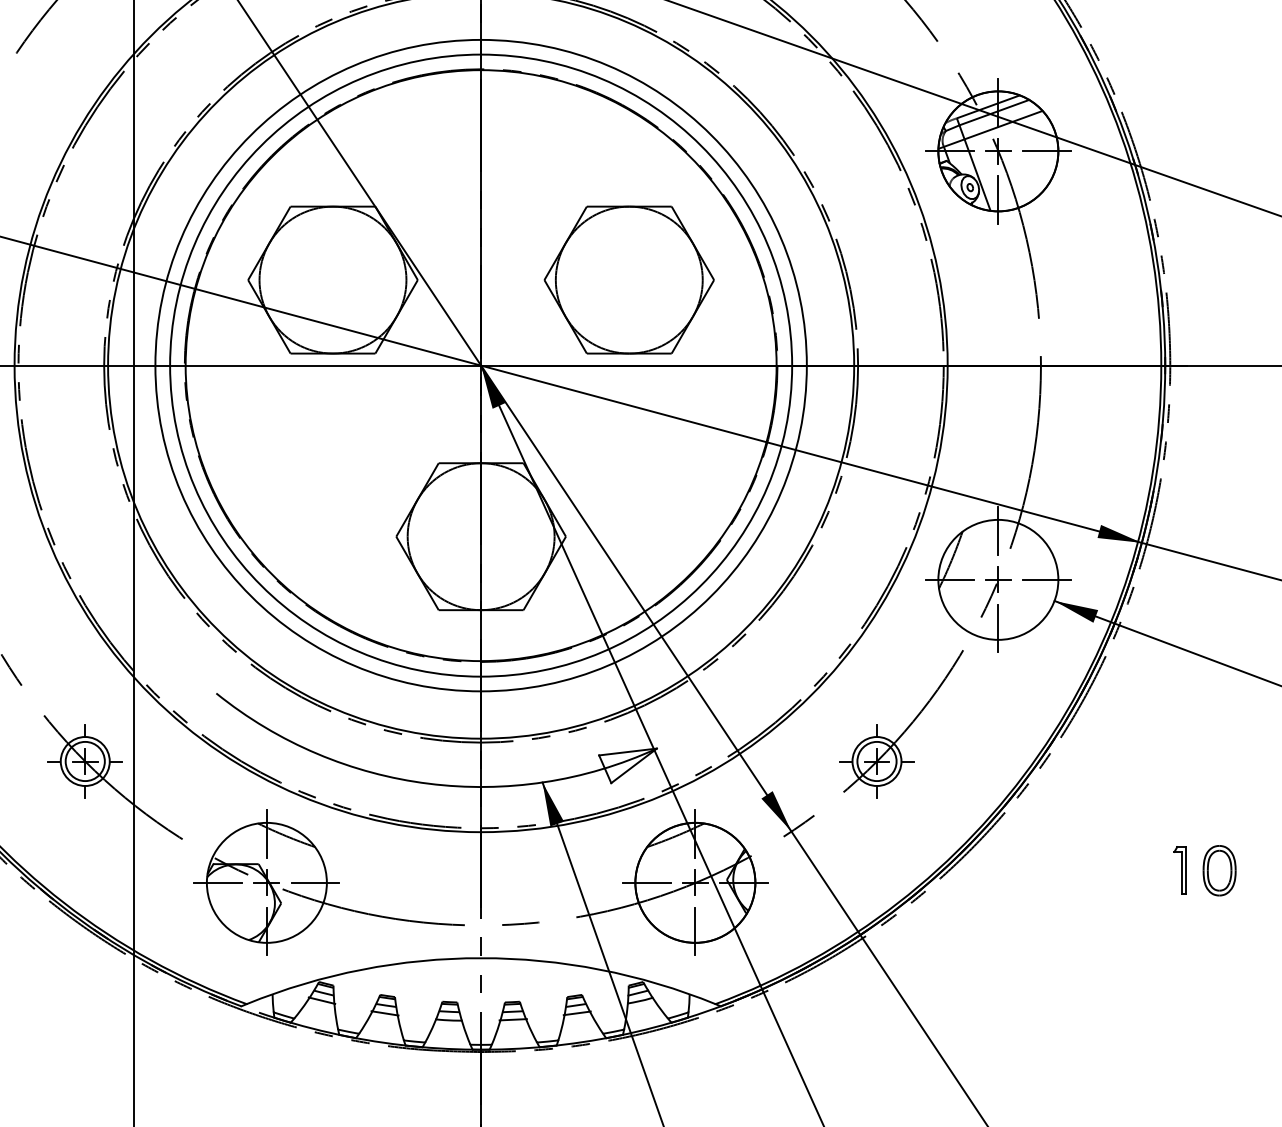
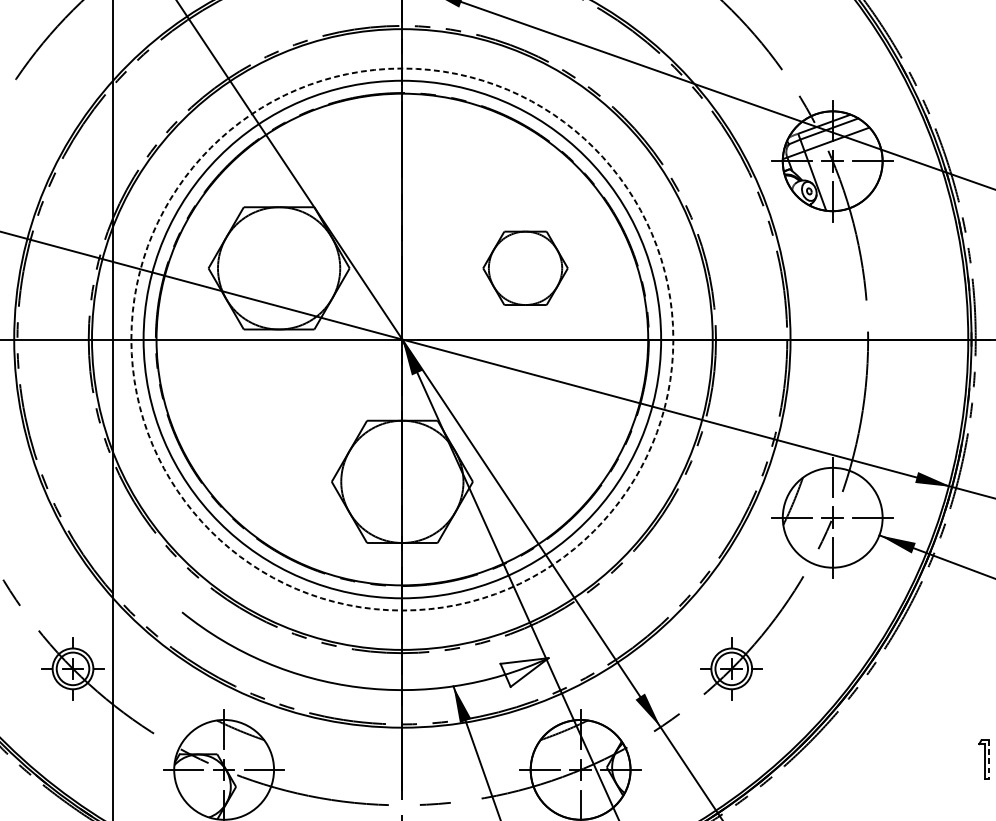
part: (628, 279) -> (524, 267), size x0.6
circle: (480, 365) -> (401, 339), solid -> dashed
line: (1186, 870) -> (989, 759), solid -> dashed

